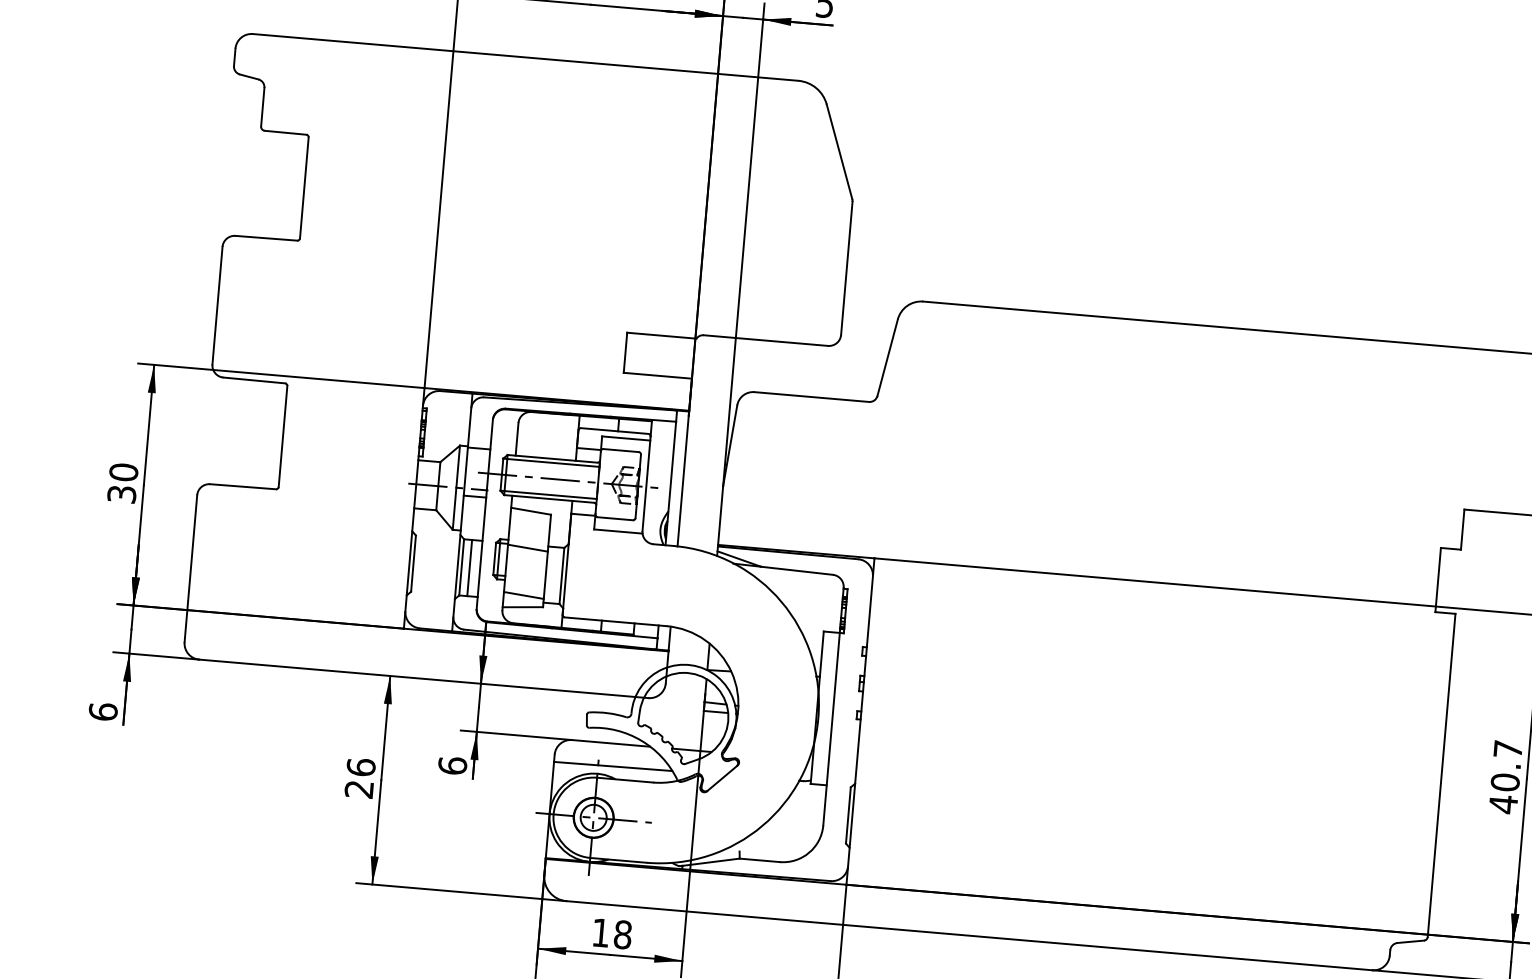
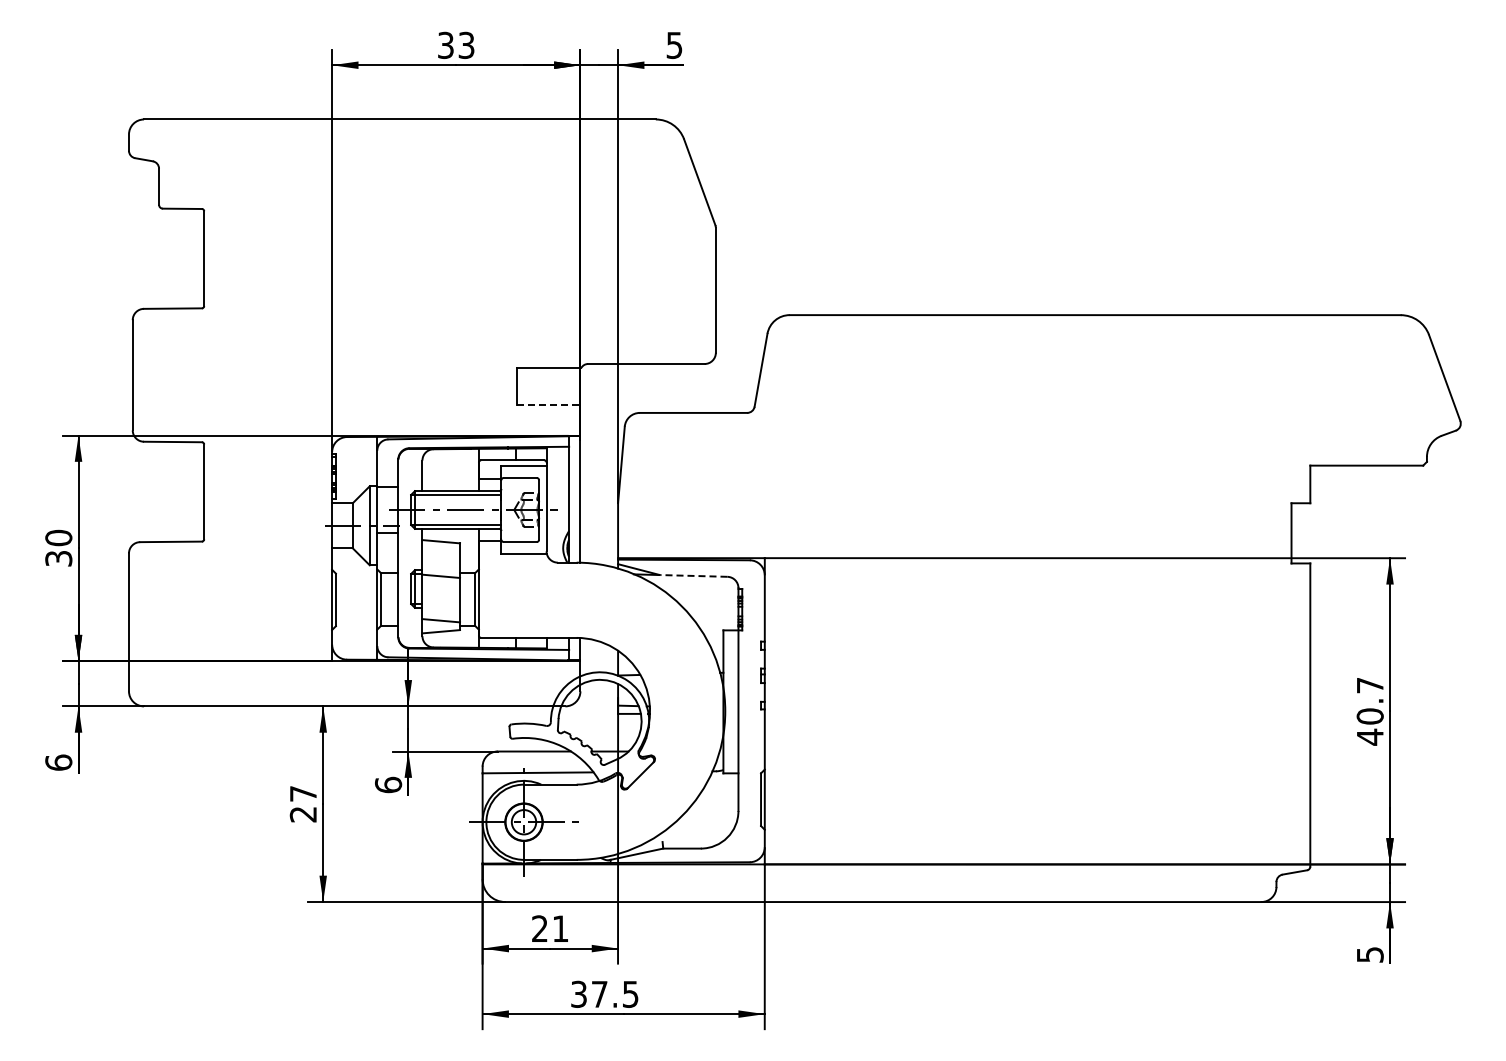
line: (657, 375) -> (548, 405), solid -> dashed
line: (469, 568) -> (388, 599), removed
line: (796, 570) -> (693, 575), solid -> dashed
text: (360, 766) -> (302, 793), 26 -> 27
text: (612, 933) -> (550, 928), 18 -> 21

